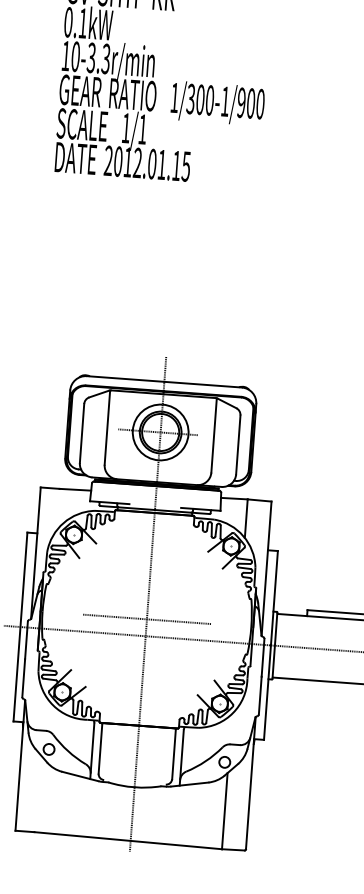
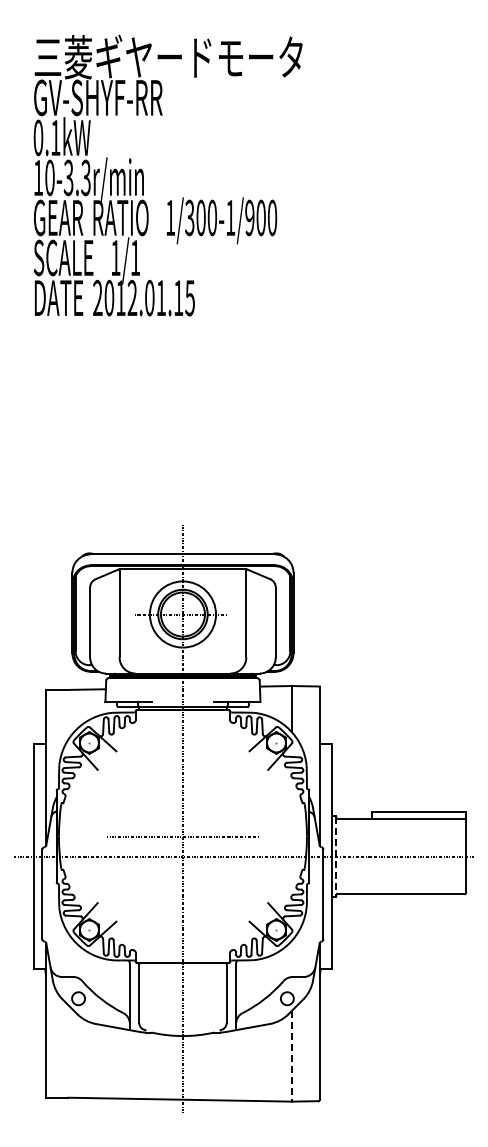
line: (274, 646) -> (336, 857), solid -> dashed
line: (224, 811) -> (291, 1056), solid -> dashed

